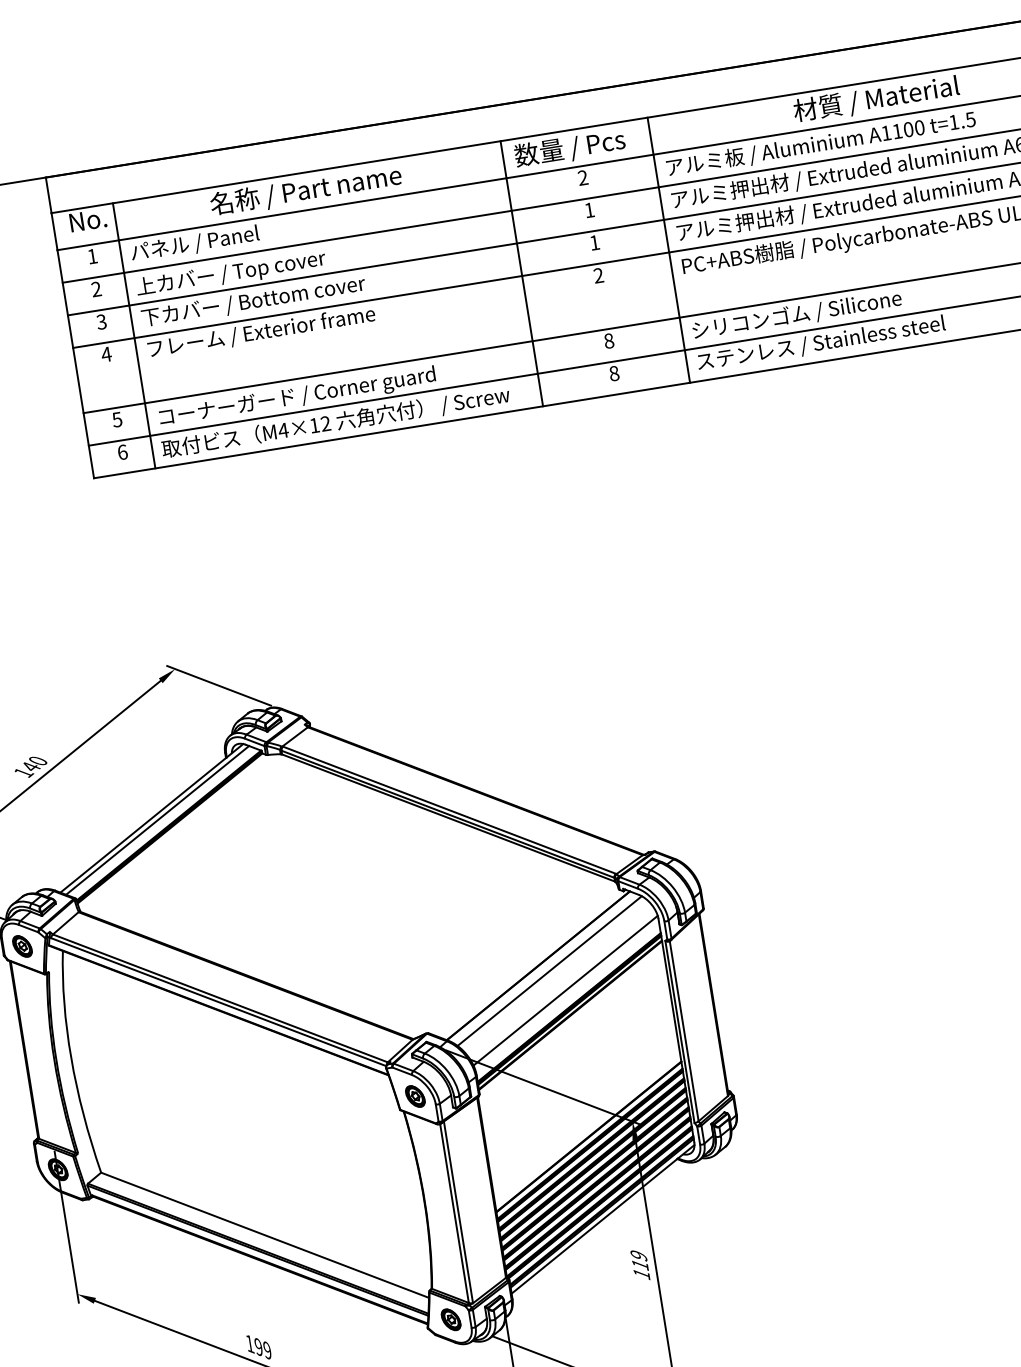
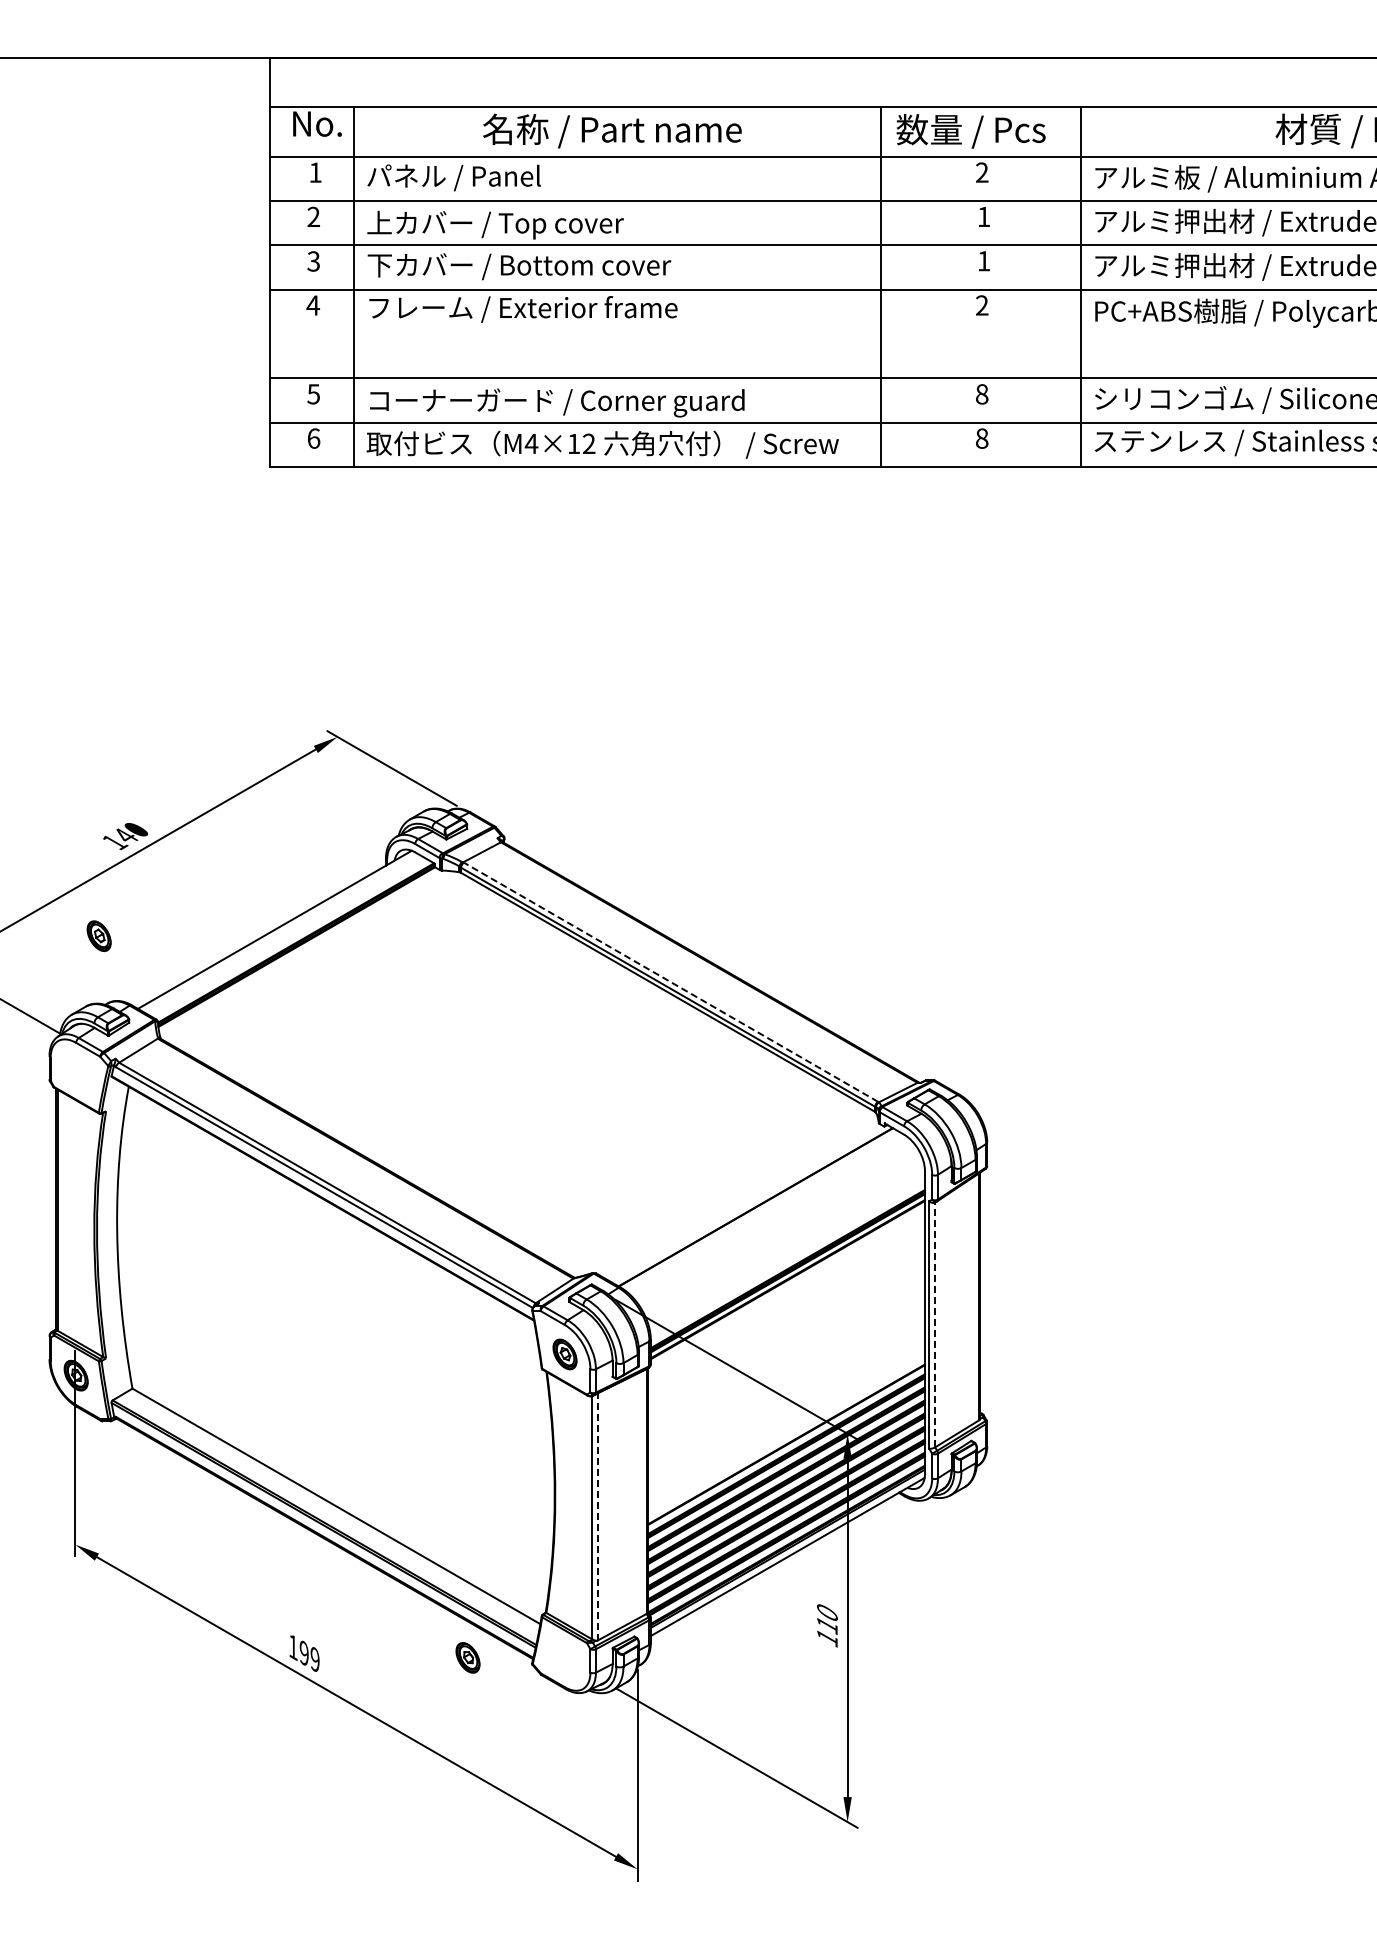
line: (449, 810) -> (670, 982), solid -> dashed
line: (157, 820) -> (281, 933), removed
part: (21, 946) -> (98, 936), moved
line: (549, 970) -> (769, 1216), removed
line: (565, 990) -> (786, 1245), removed
line: (684, 1030) -> (935, 1324), solid -> dashed
line: (458, 1212) -> (597, 1517), solid -> dashed
text: (639, 1256) -> (827, 1613), 119 -> 110
part: (450, 1319) -> (467, 1657), moved

